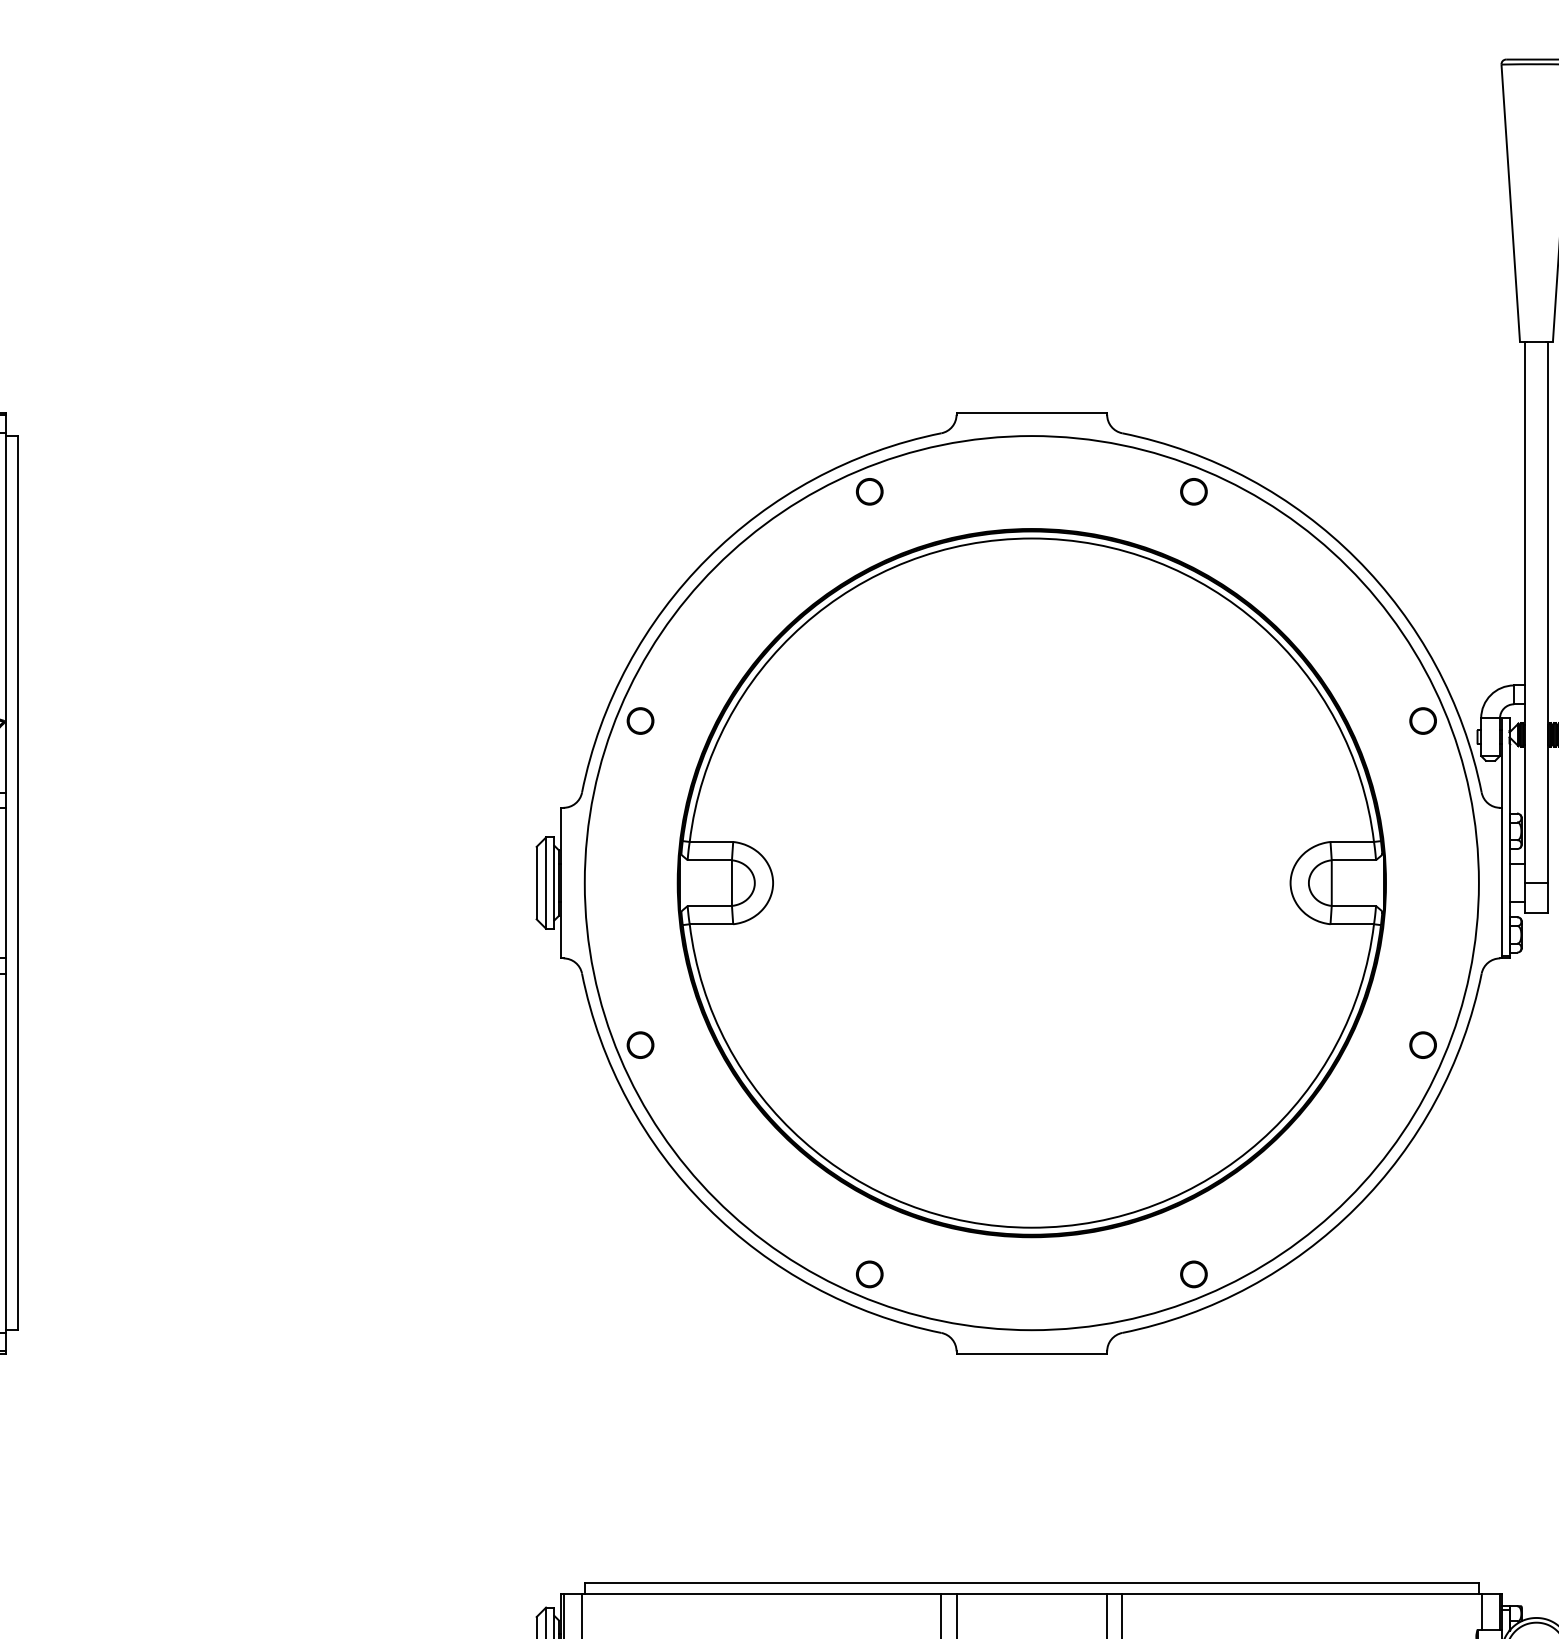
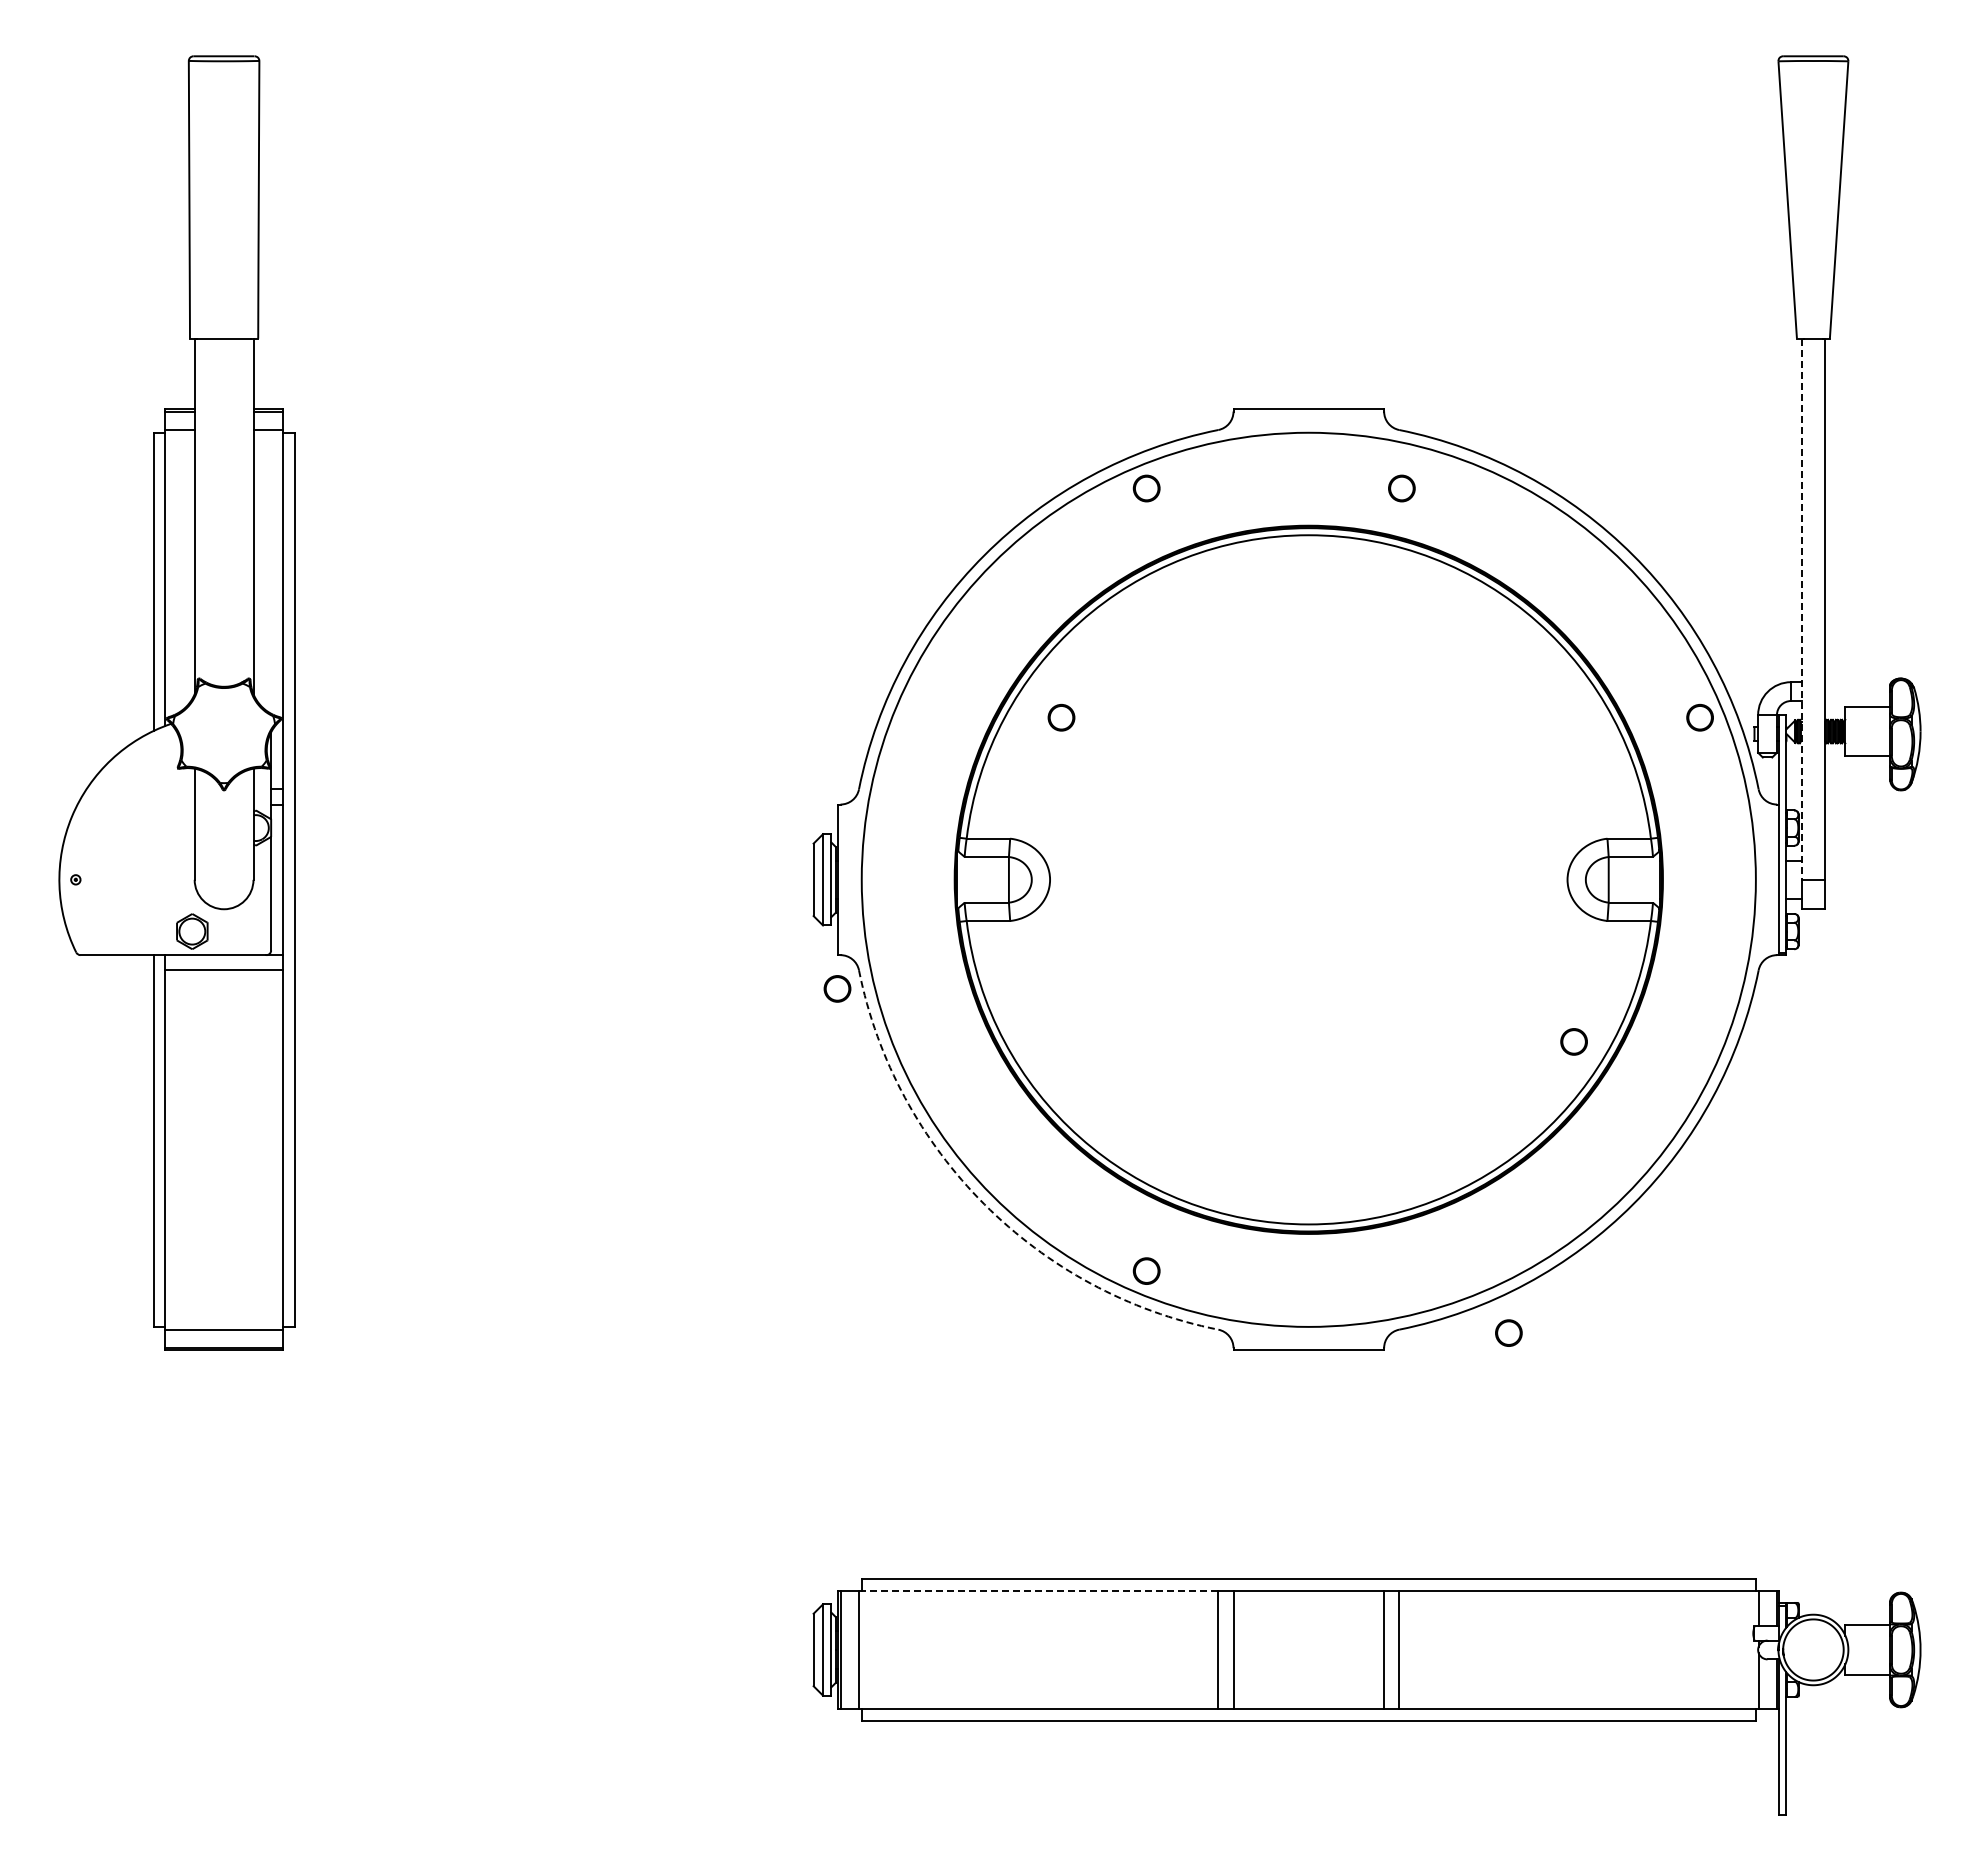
part: (1193, 491) -> (1401, 488), moved
line: (1524, 612) -> (1801, 609), solid -> dashed
part: (640, 720) -> (1061, 717), moved
part: (640, 1044) -> (837, 988), moved
circle: (1422, 1044) -> (1573, 1041), moved
arc: (707, 1207) -> (984, 1204), solid -> dashed
circle: (1193, 1273) -> (1508, 1332), moved
line: (761, 1594) -> (1038, 1591), solid -> dashed

